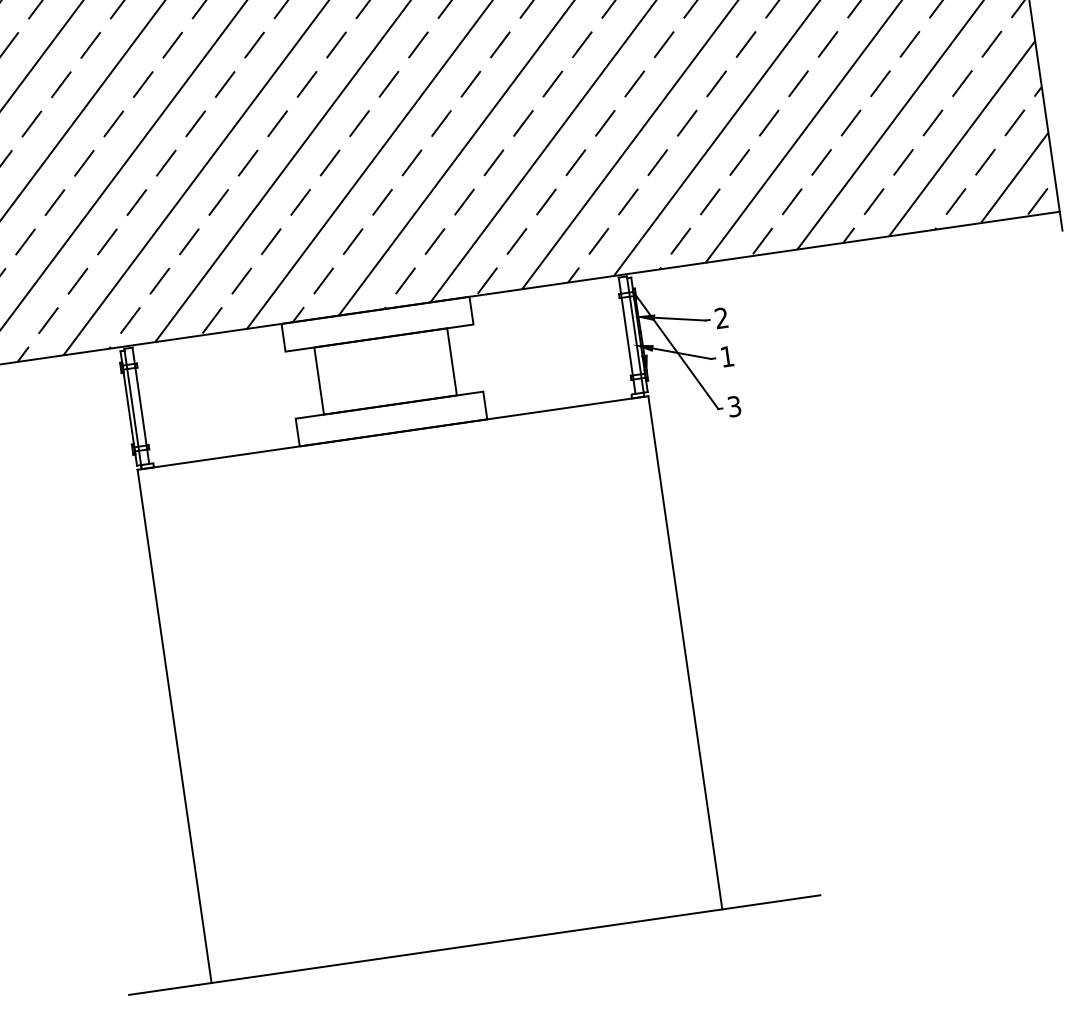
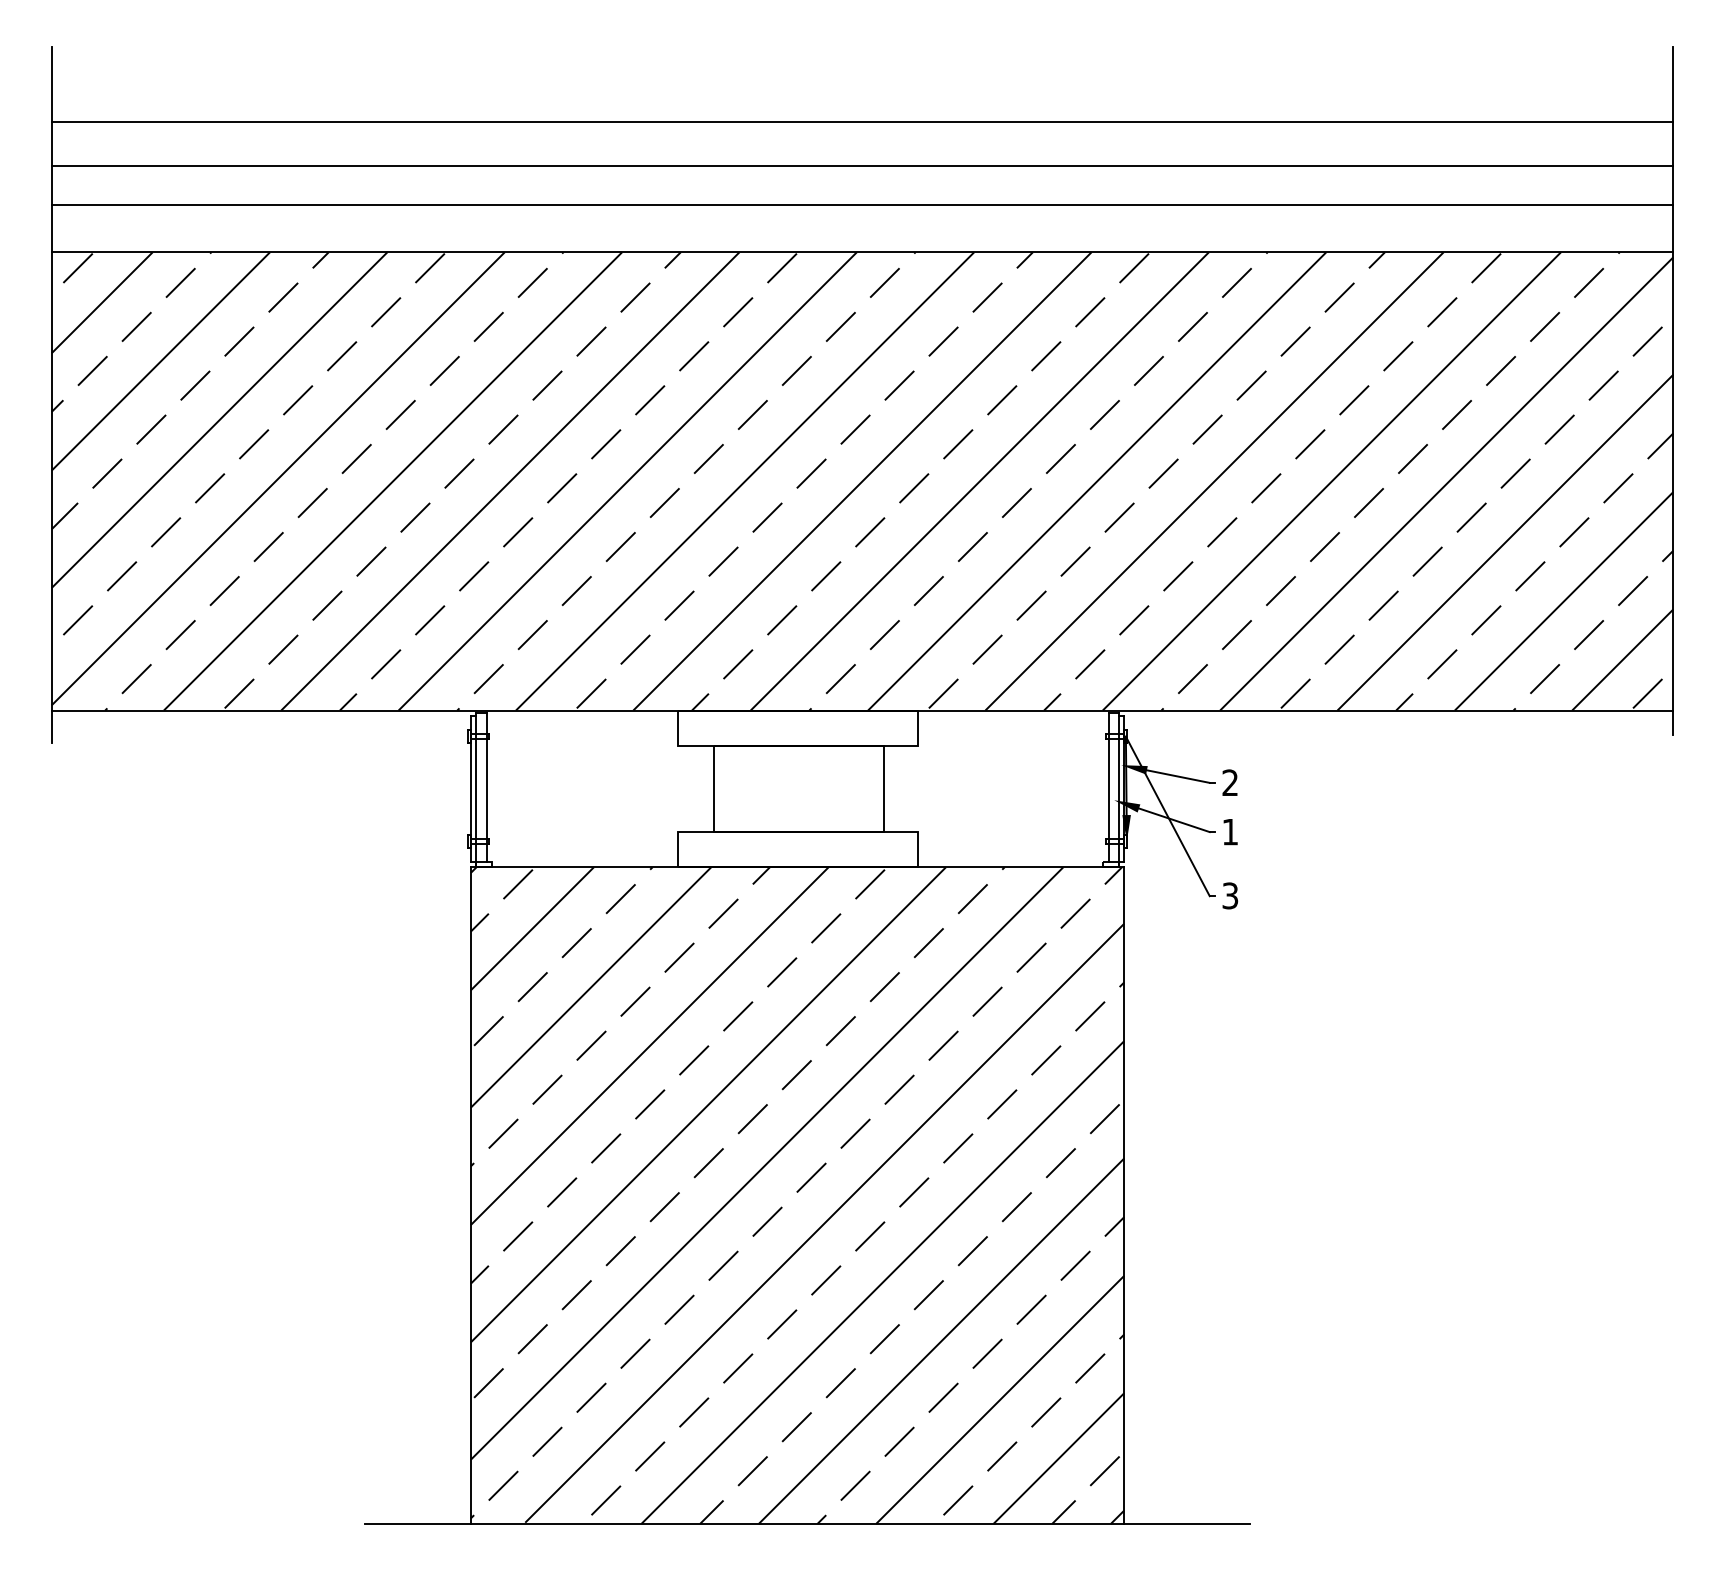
hatch: (429, 689) -> (797, 1195), added

